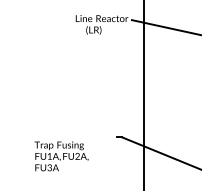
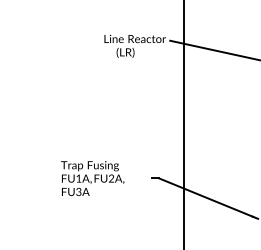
text: (61, 156) -> (92, 178), moved

